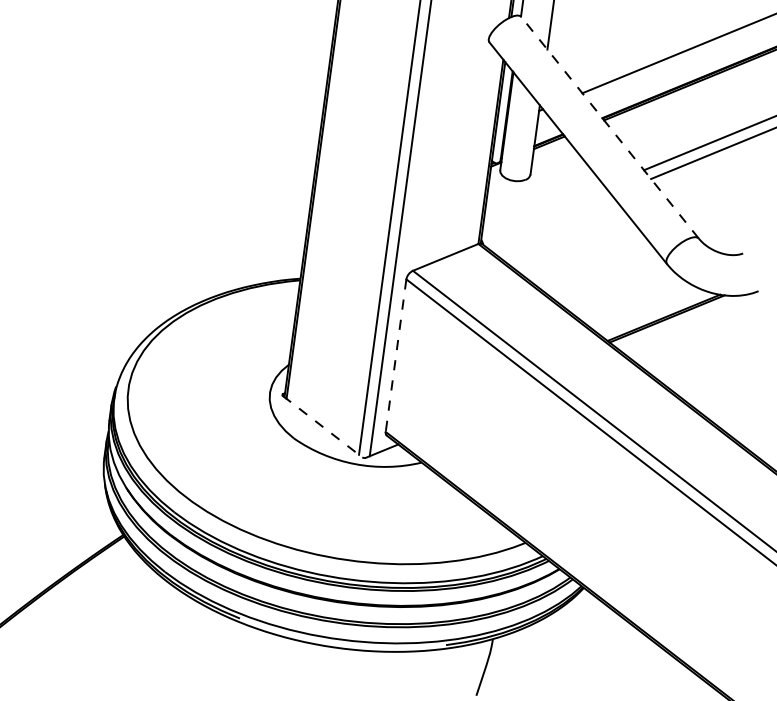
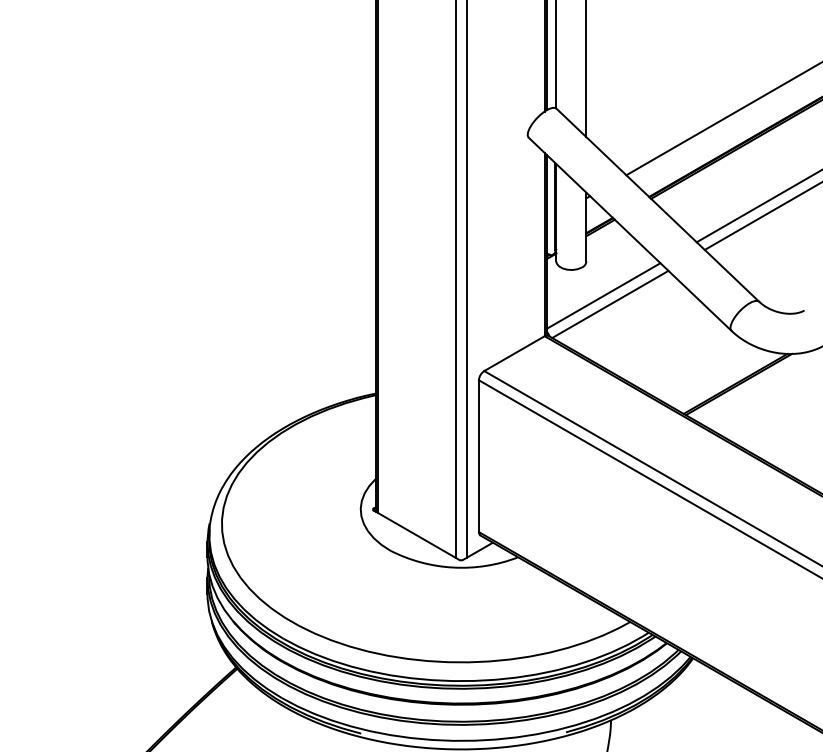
line: (609, 127) -> (657, 205), dashed -> solid
line: (543, 211) -> (603, 295), added
line: (548, 221) -> (610, 304), added
line: (395, 355) -> (478, 456), dashed -> solid
line: (323, 427) -> (417, 535), dashed -> solid

